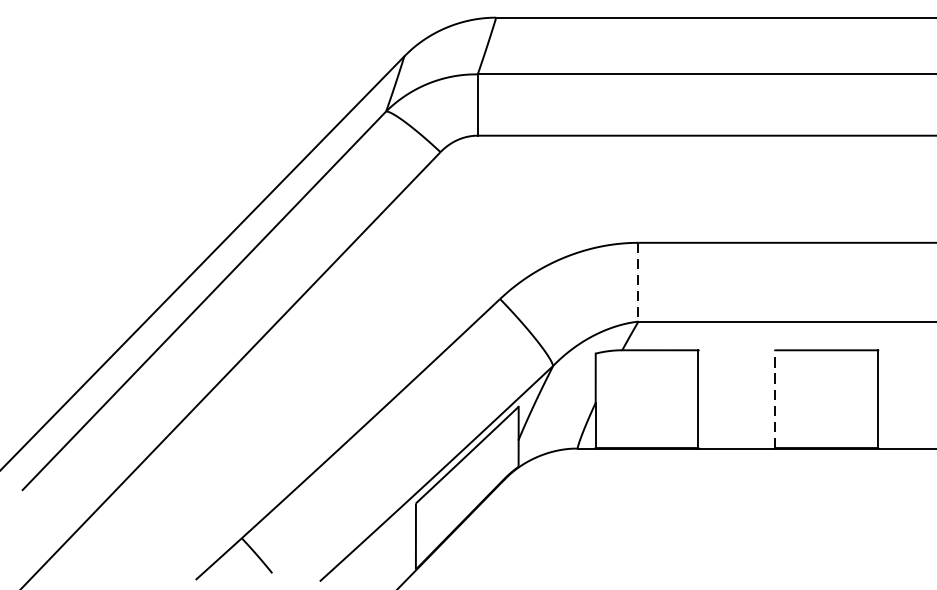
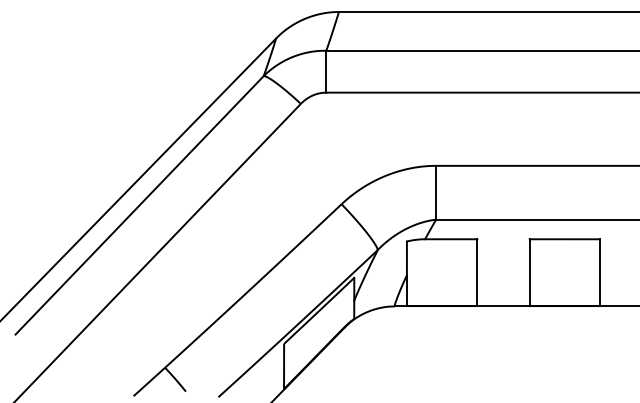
line: (638, 281) -> (436, 192), dashed -> solid
line: (775, 398) -> (529, 272), dashed -> solid

